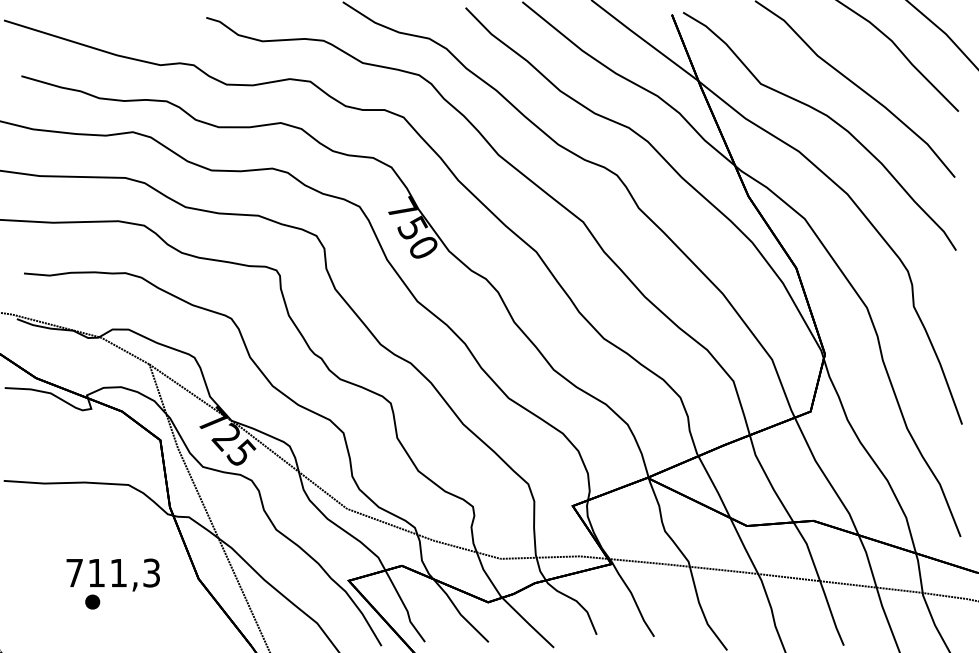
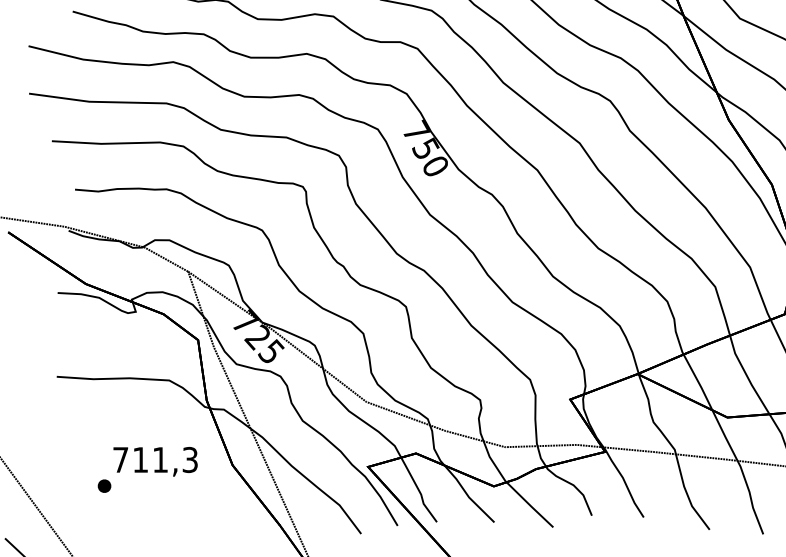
part: (92, 601) -> (104, 485), moved

